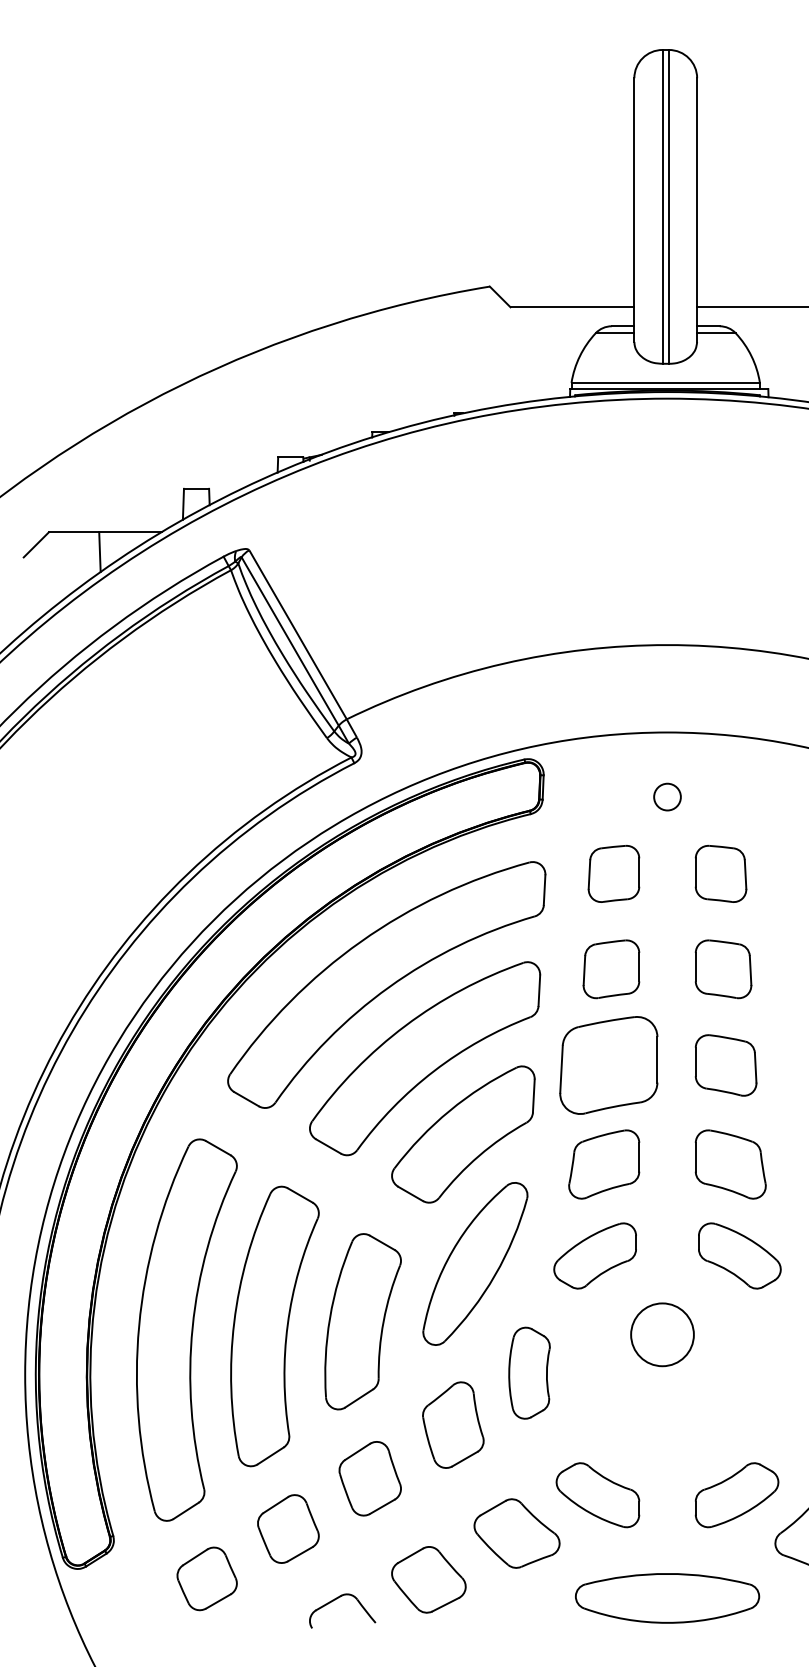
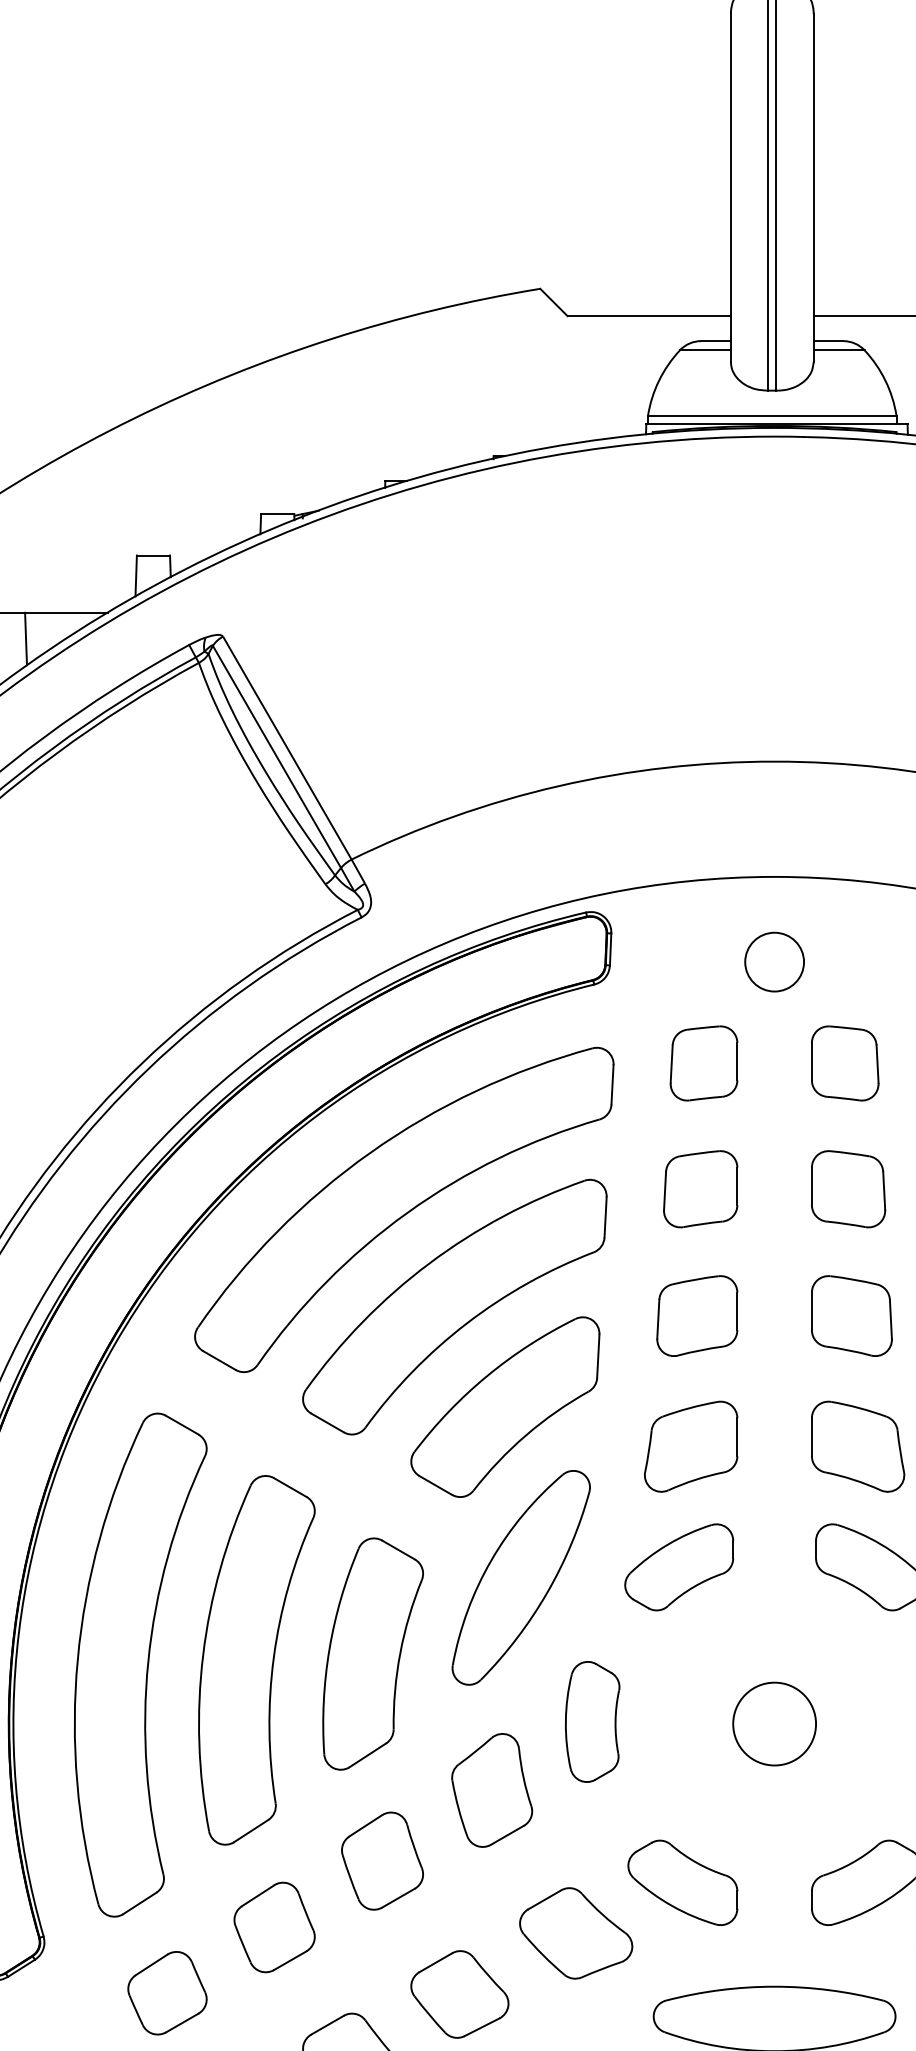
circle: (667, 796) -> (774, 961), size x1.67
part: (608, 1065) -> (696, 1316), size x0.62
circle: (662, 1334) -> (774, 1723), moved

